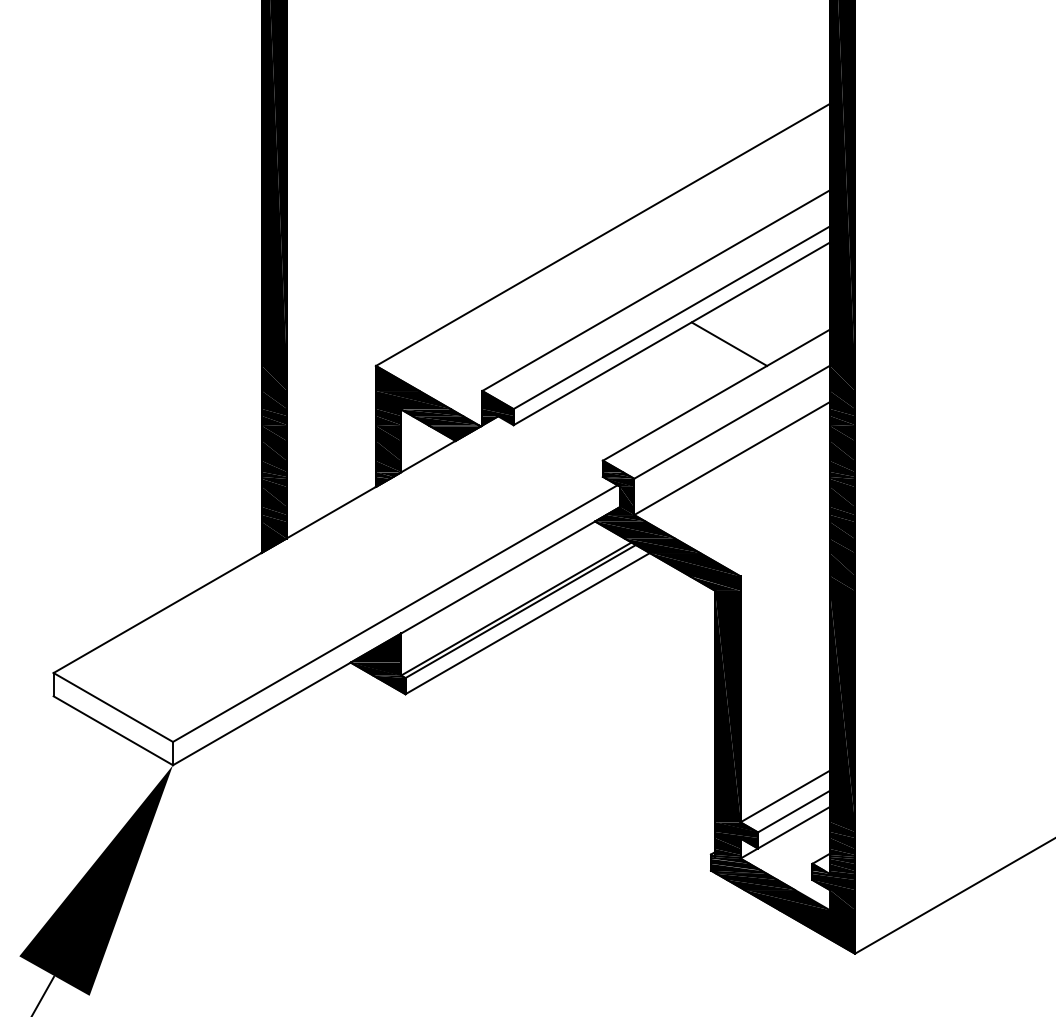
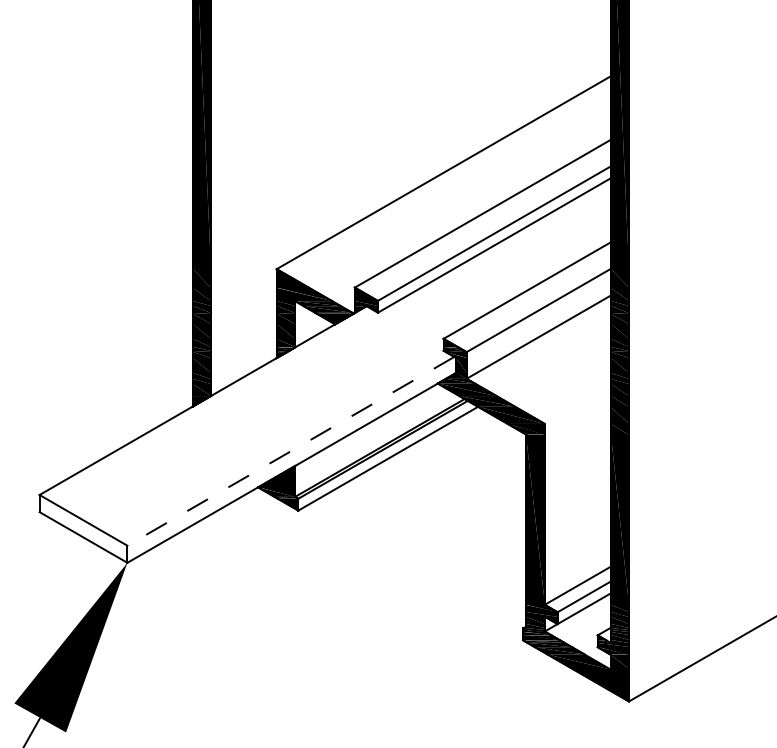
line: (729, 343) -> (536, 252), removed
line: (395, 613) -> (291, 451), solid -> dashed

